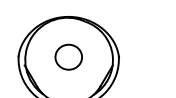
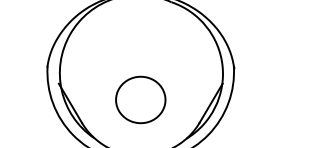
part: (68, 56) -> (140, 98), moved

